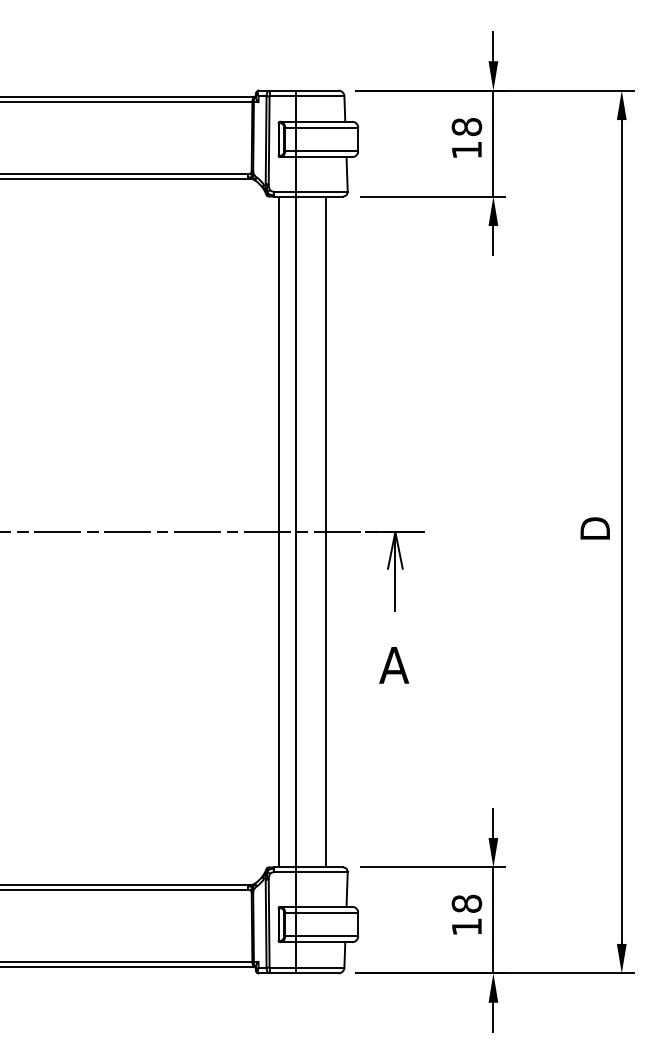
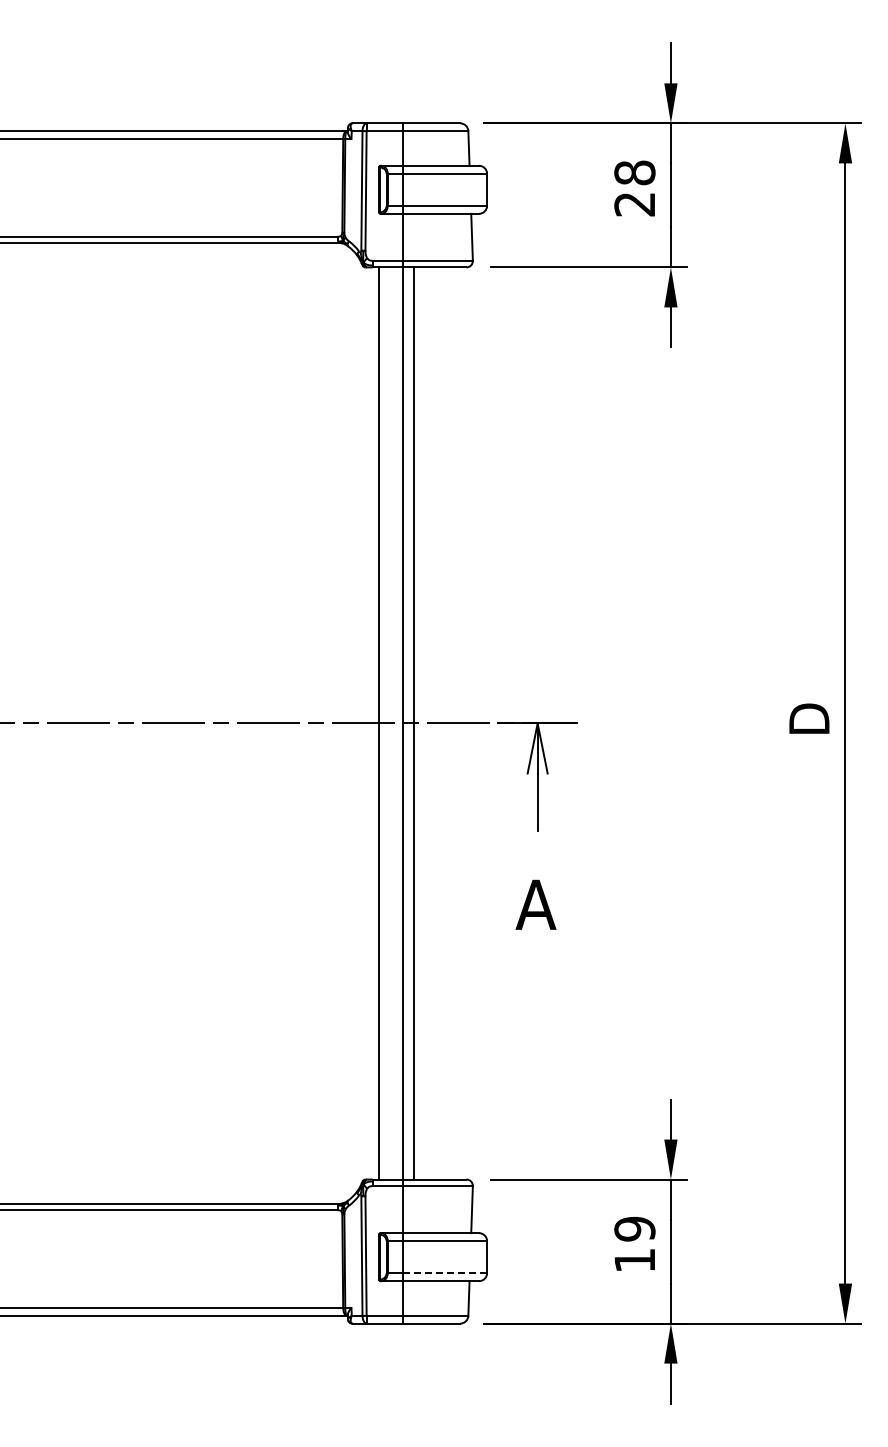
text: (466, 150) -> (634, 204), 18 -> 28
line: (326, 532) -> (414, 723), moved
text: (466, 903) -> (634, 1228), 18 -> 19
line: (327, 936) -> (445, 1273), solid -> dashed

